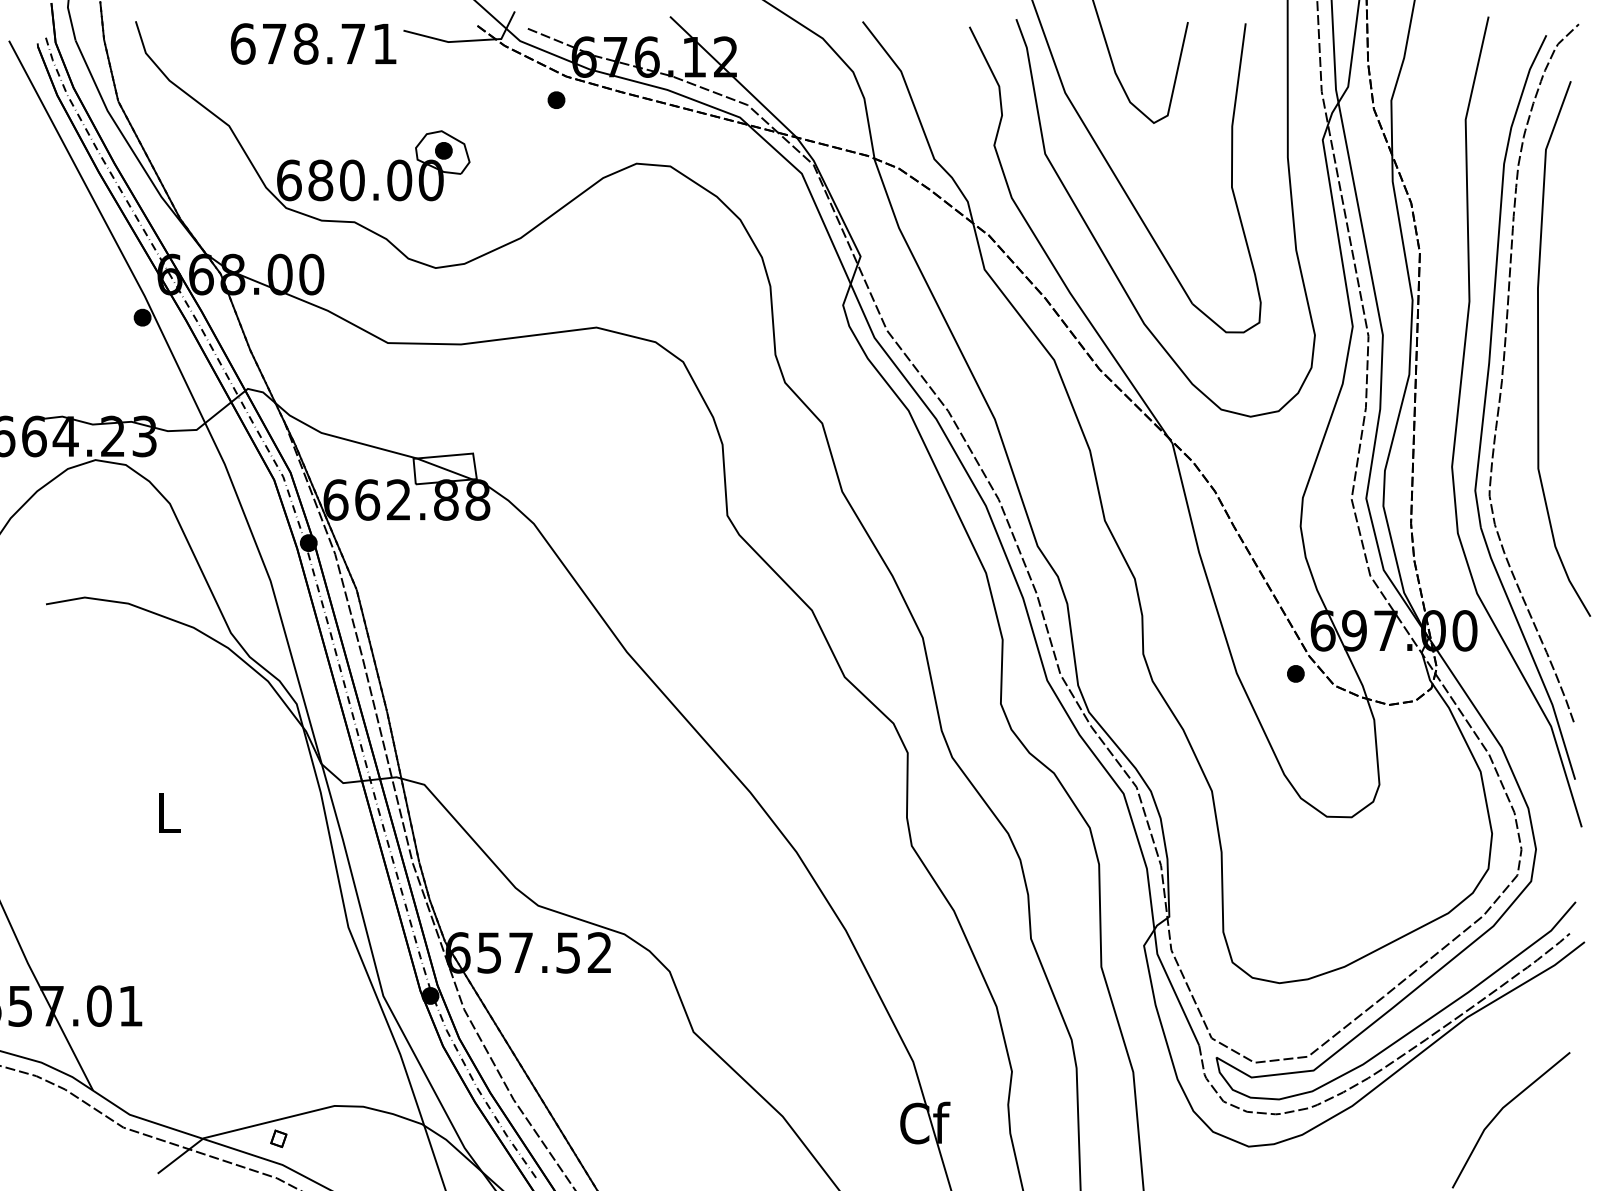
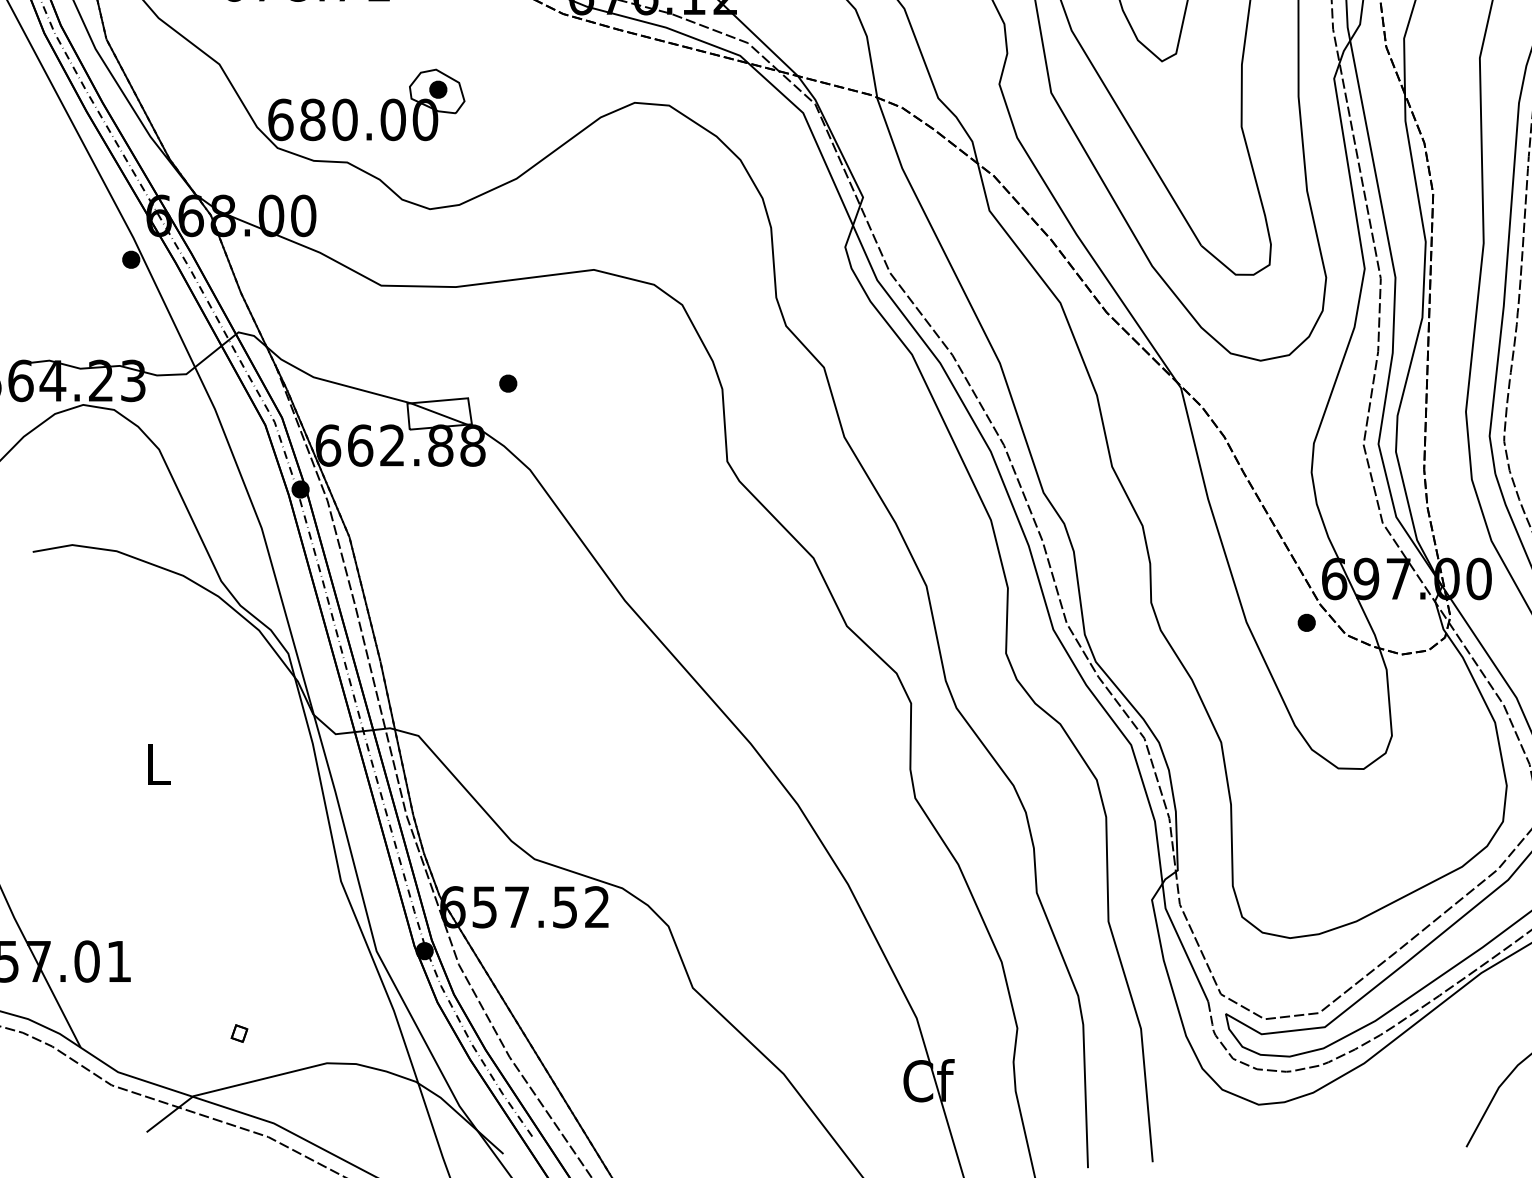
part: (556, 99) -> (508, 382), moved
part: (278, 1138) -> (239, 1033), moved

